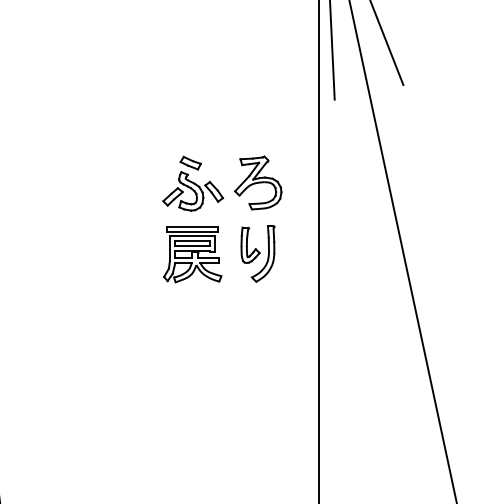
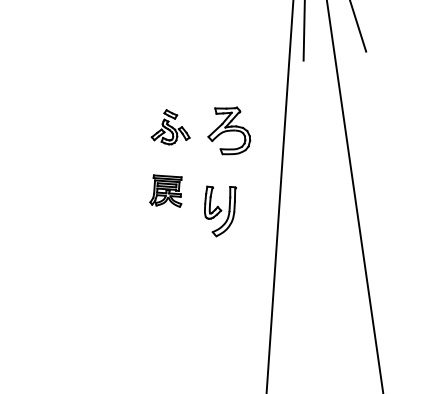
part: (193, 183) -> (171, 127), size x0.7
part: (257, 253) -> (219, 210), moved
part: (192, 254) -> (166, 191), size x0.6

